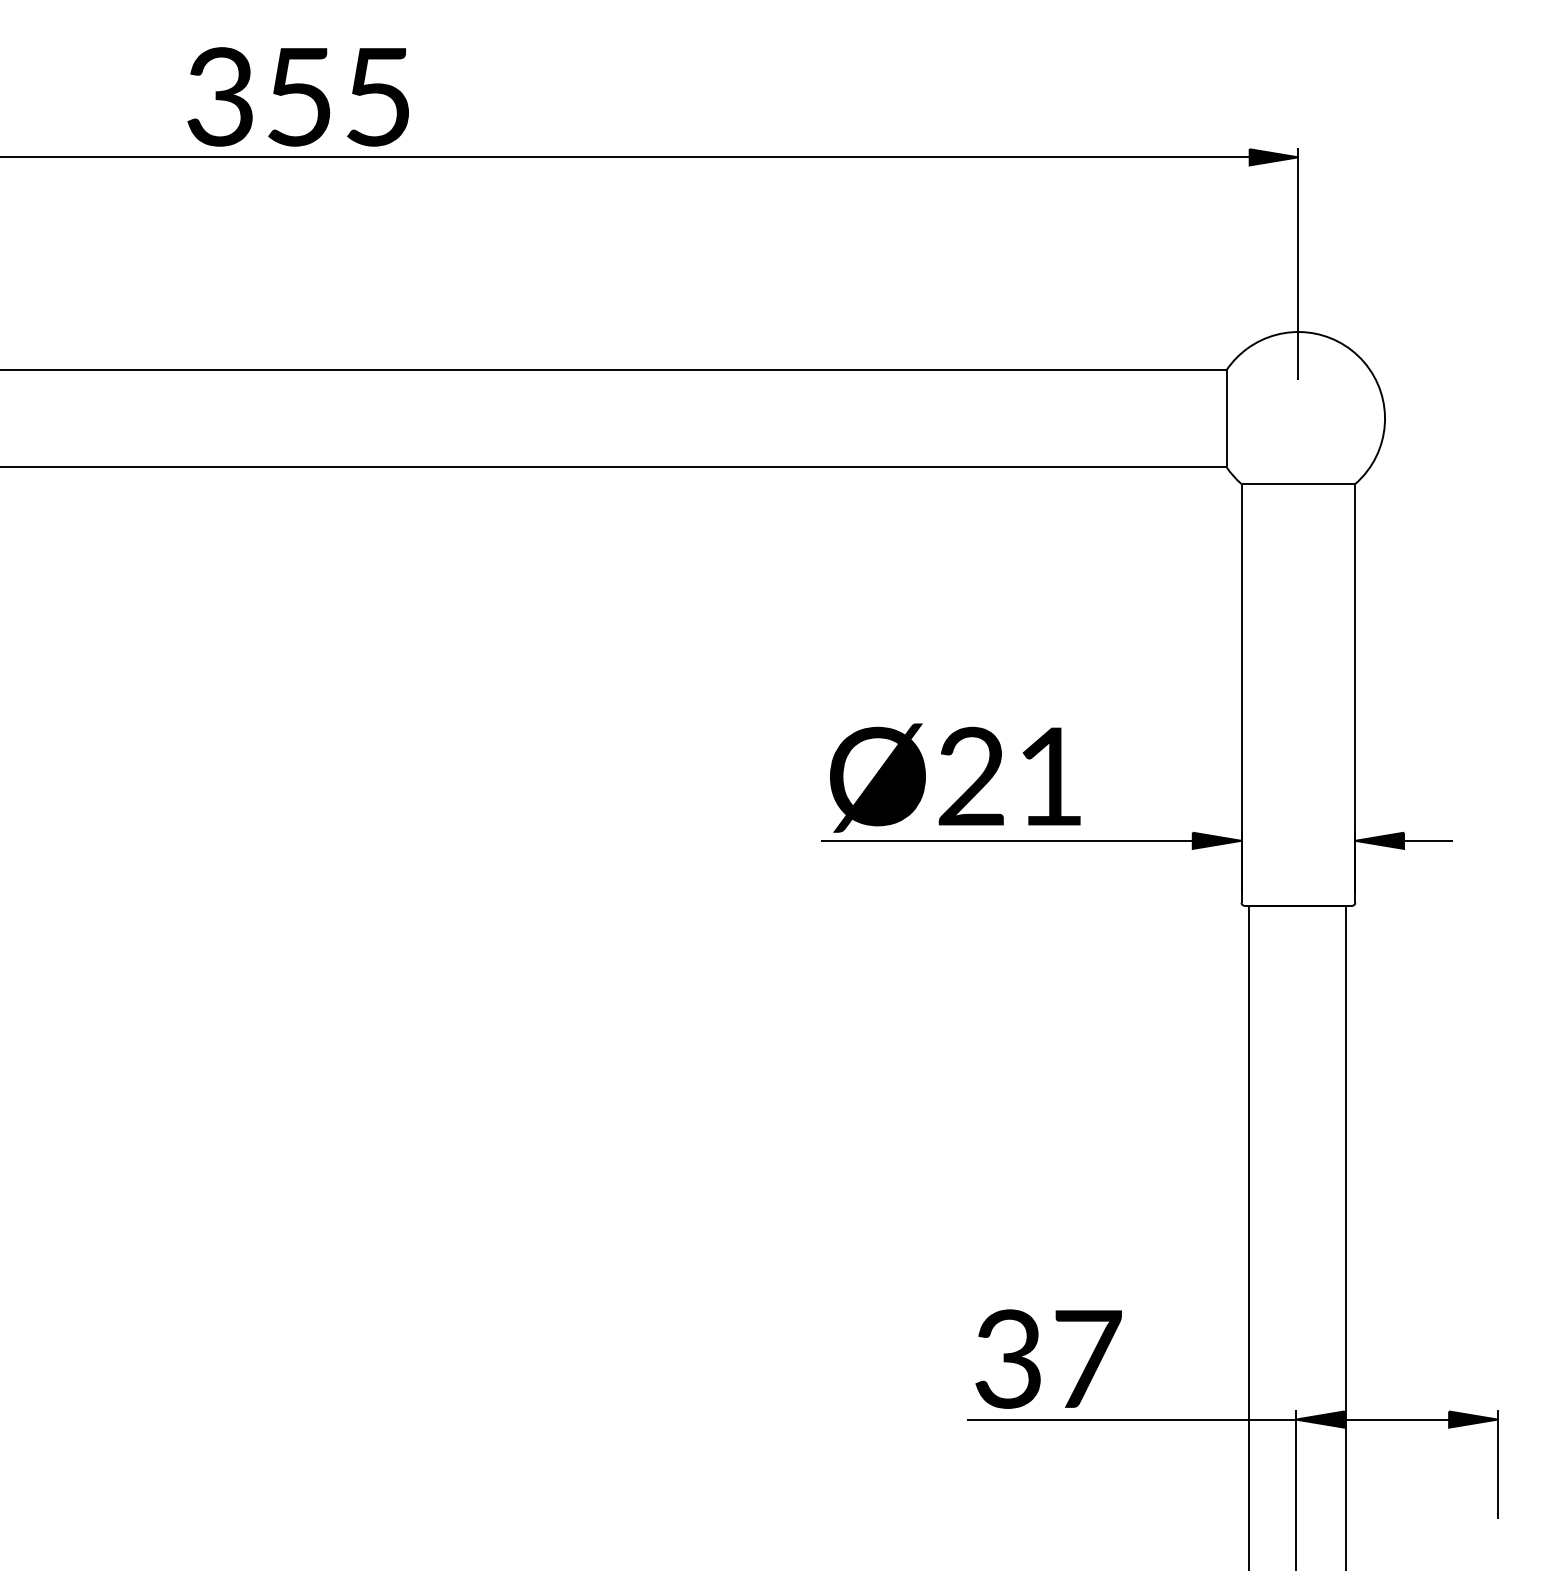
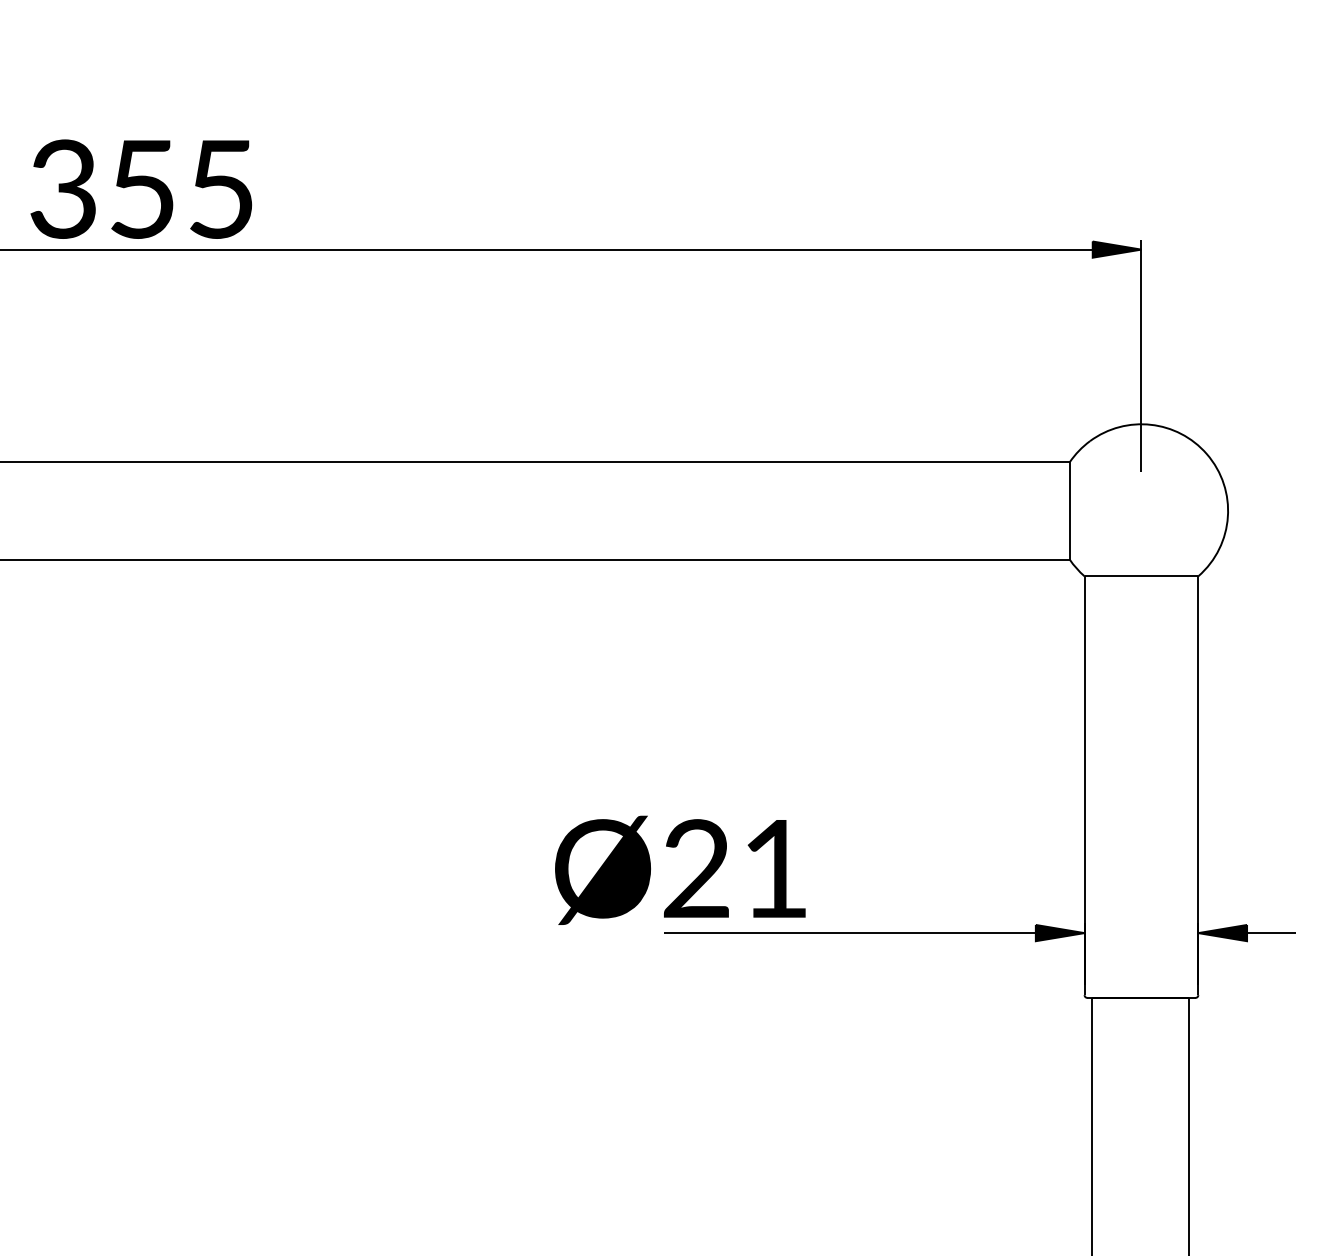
text: (955, 777) -> (680, 869), moved

